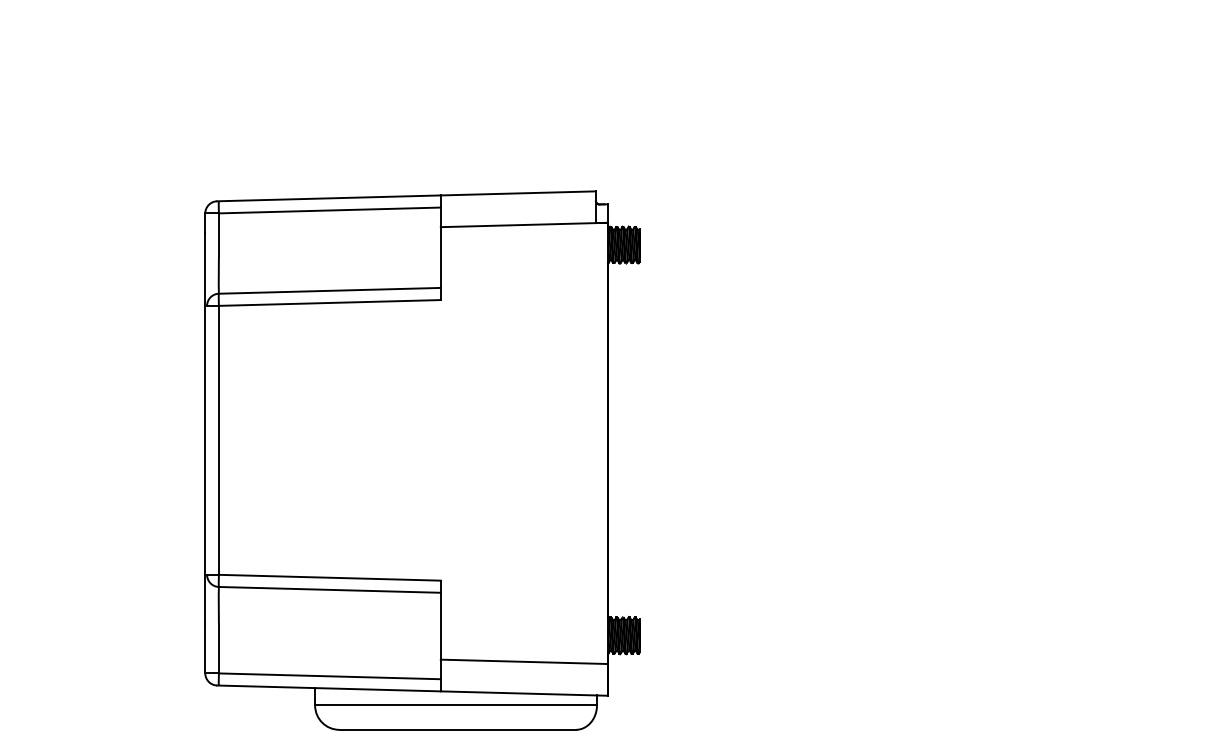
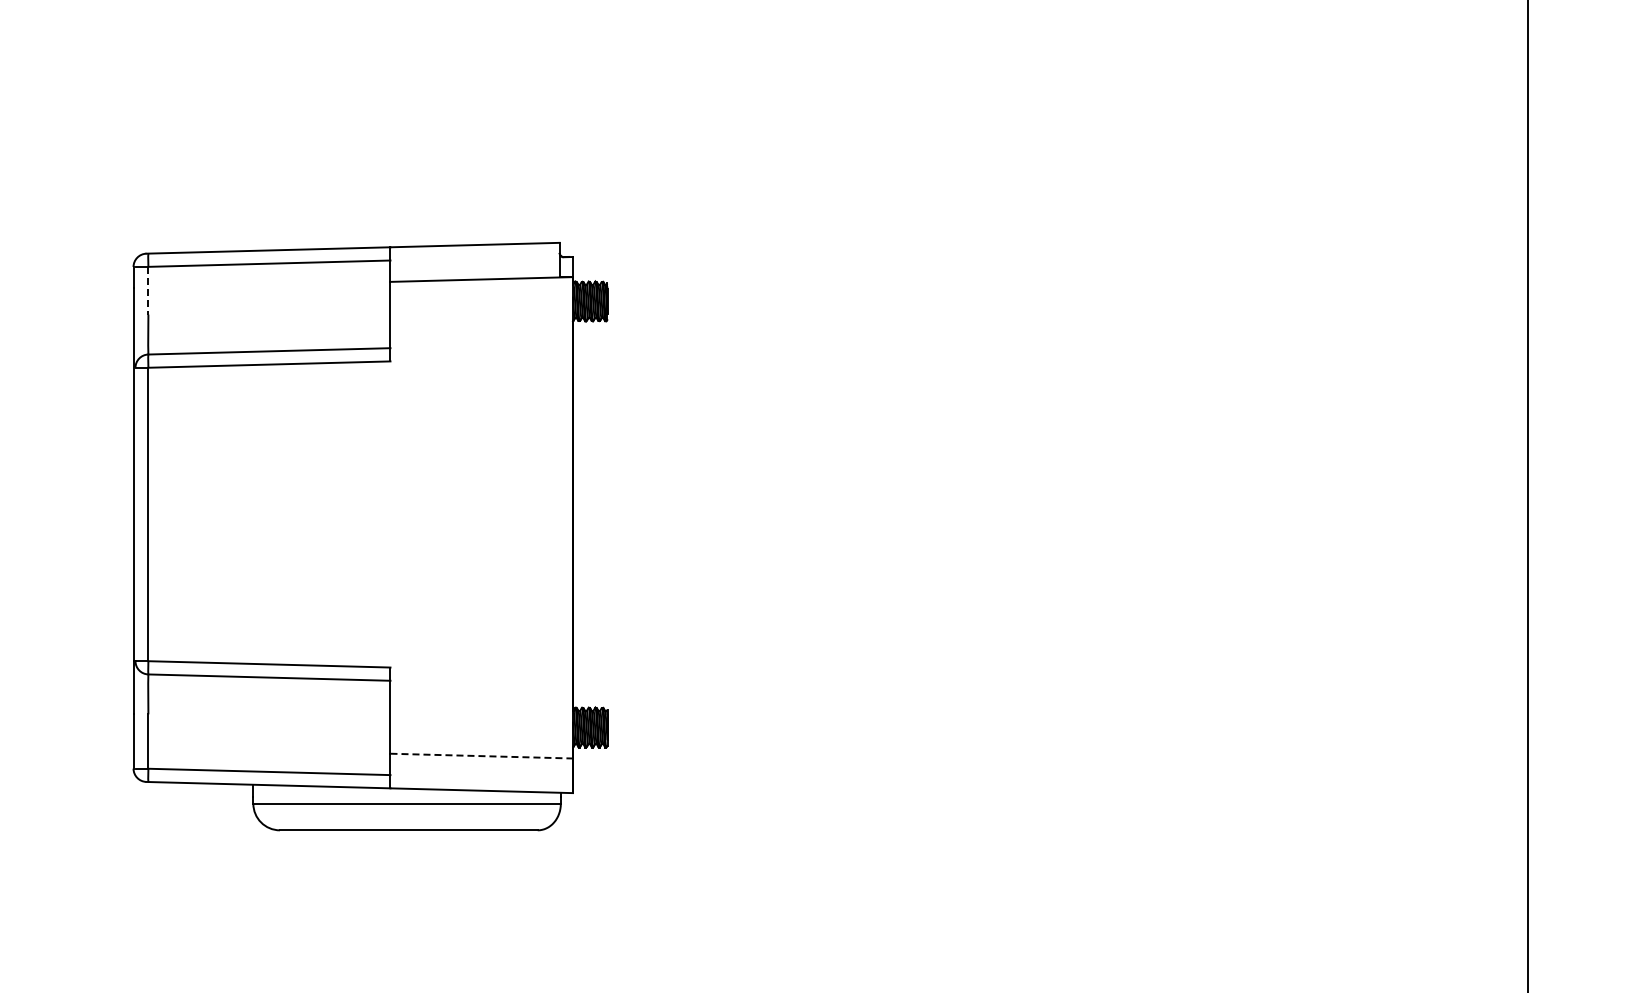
line: (219, 235) -> (148, 290), solid -> dashed
line: (525, 662) -> (482, 756), solid -> dashed

